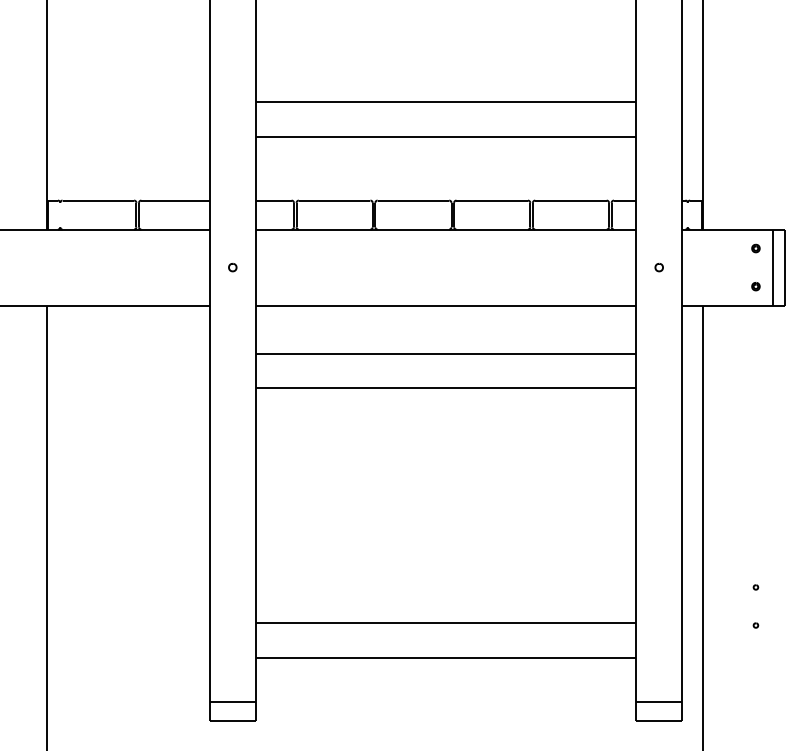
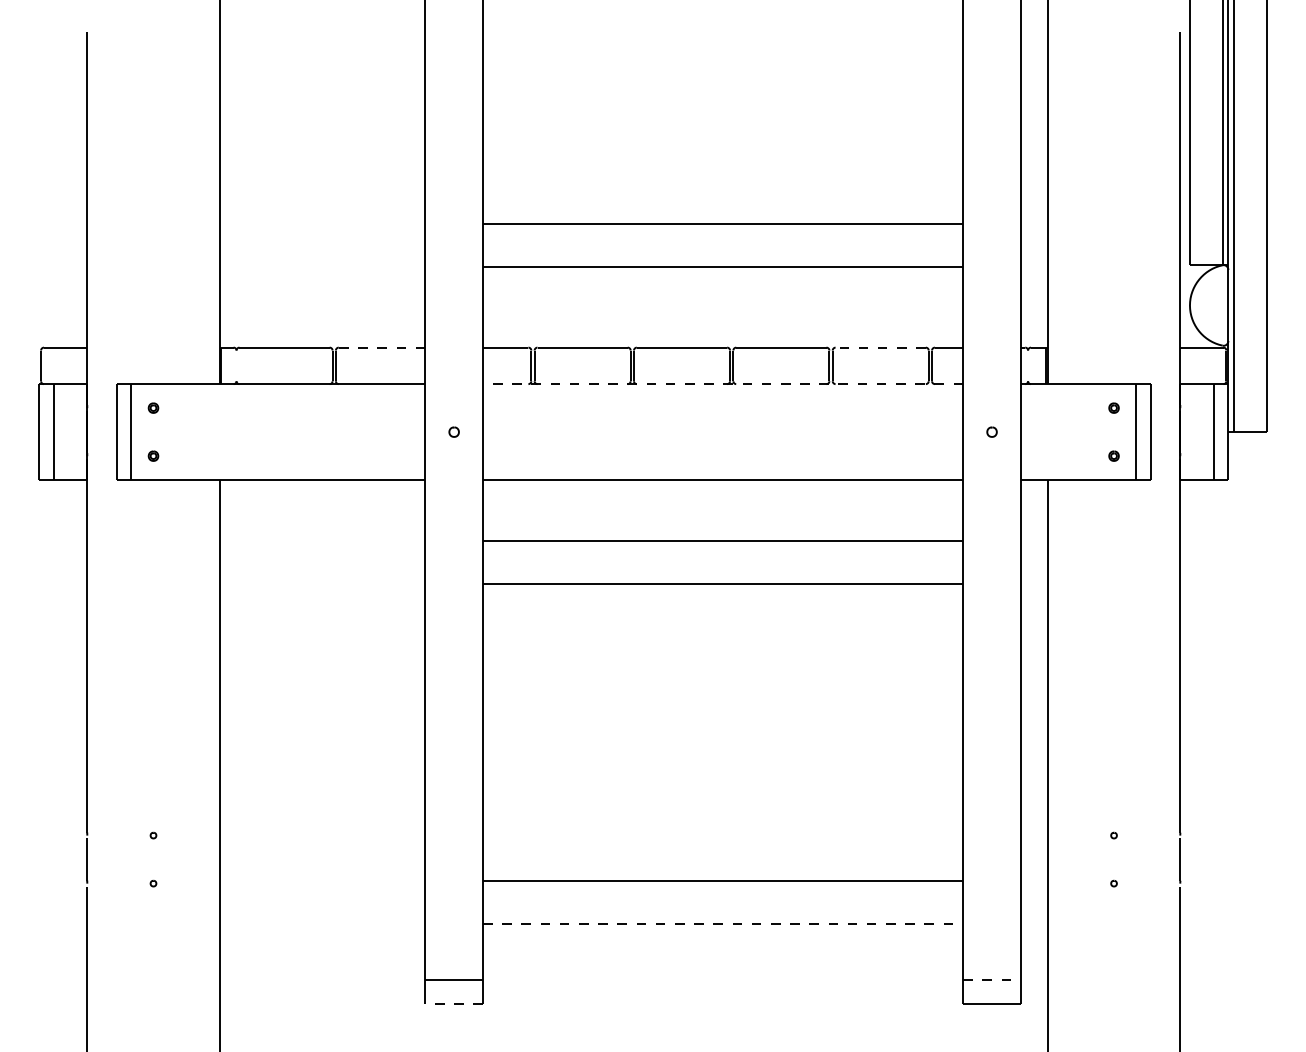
line: (175, 200) -> (381, 347), solid -> dashed
line: (570, 200) -> (880, 347), solid -> dashed
line: (445, 229) -> (722, 384), solid -> dashed
line: (446, 657) -> (723, 923), solid -> dashed
line: (659, 701) -> (992, 979), solid -> dashed
line: (233, 720) -> (454, 1003), solid -> dashed

